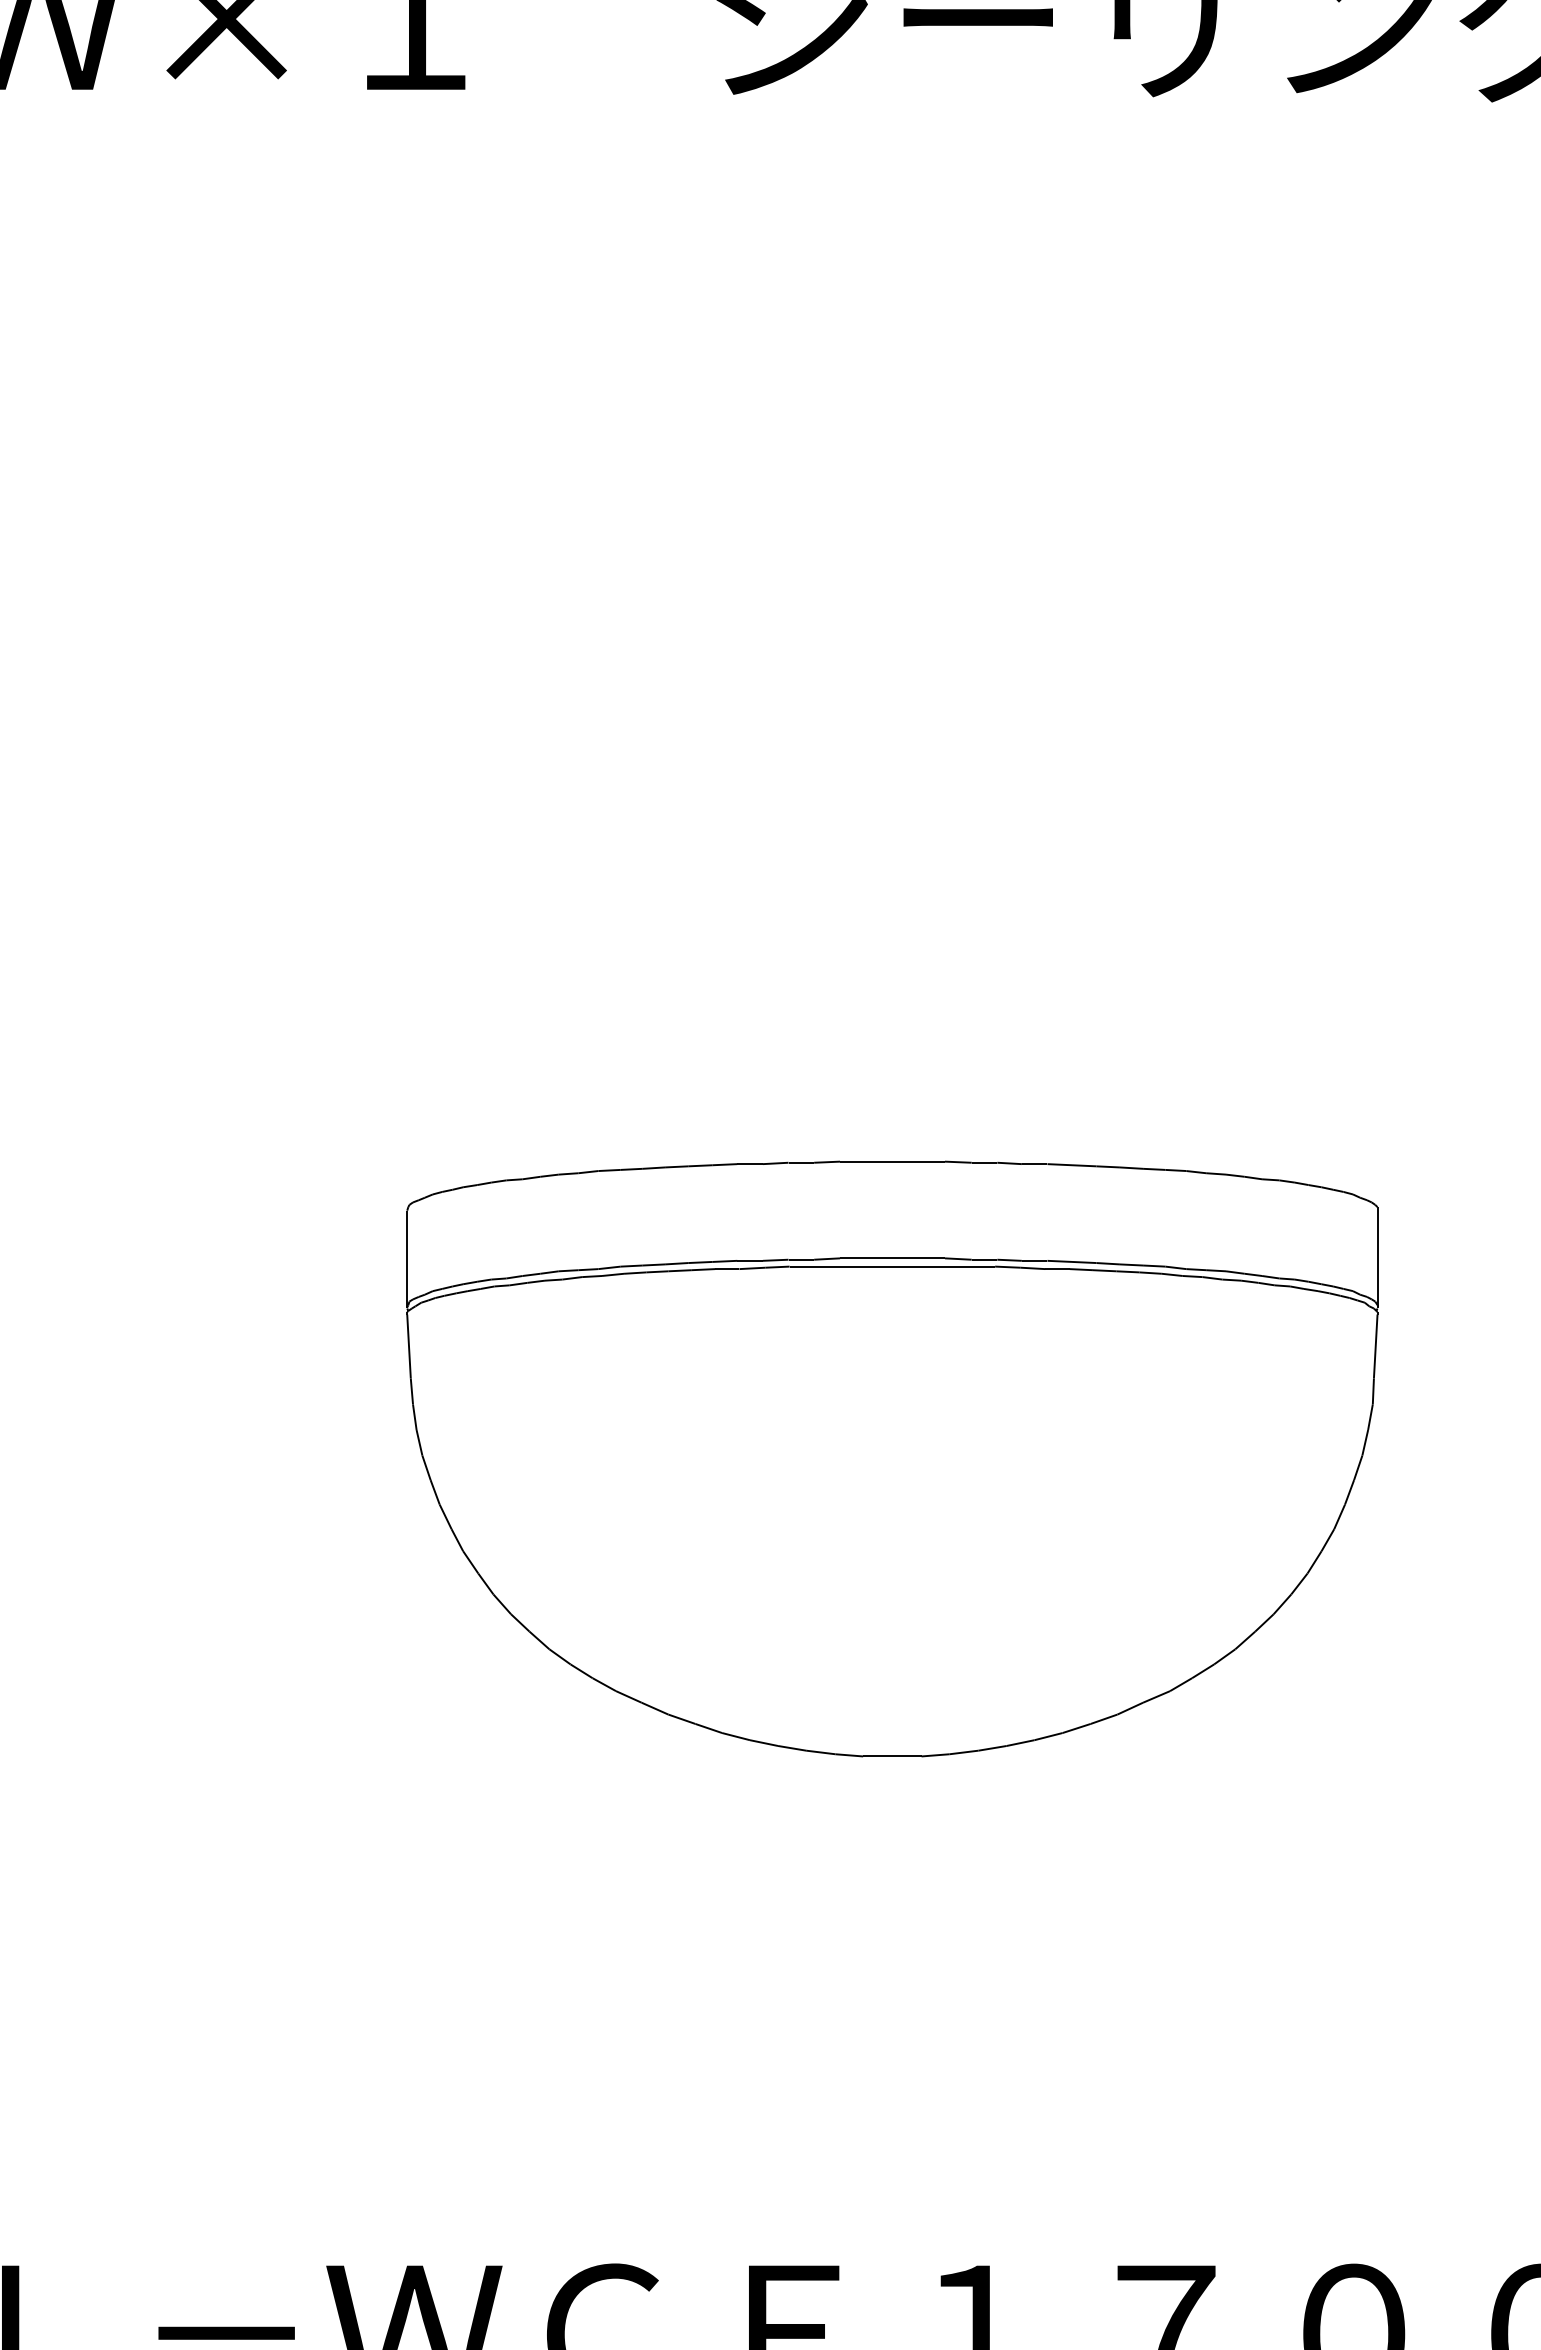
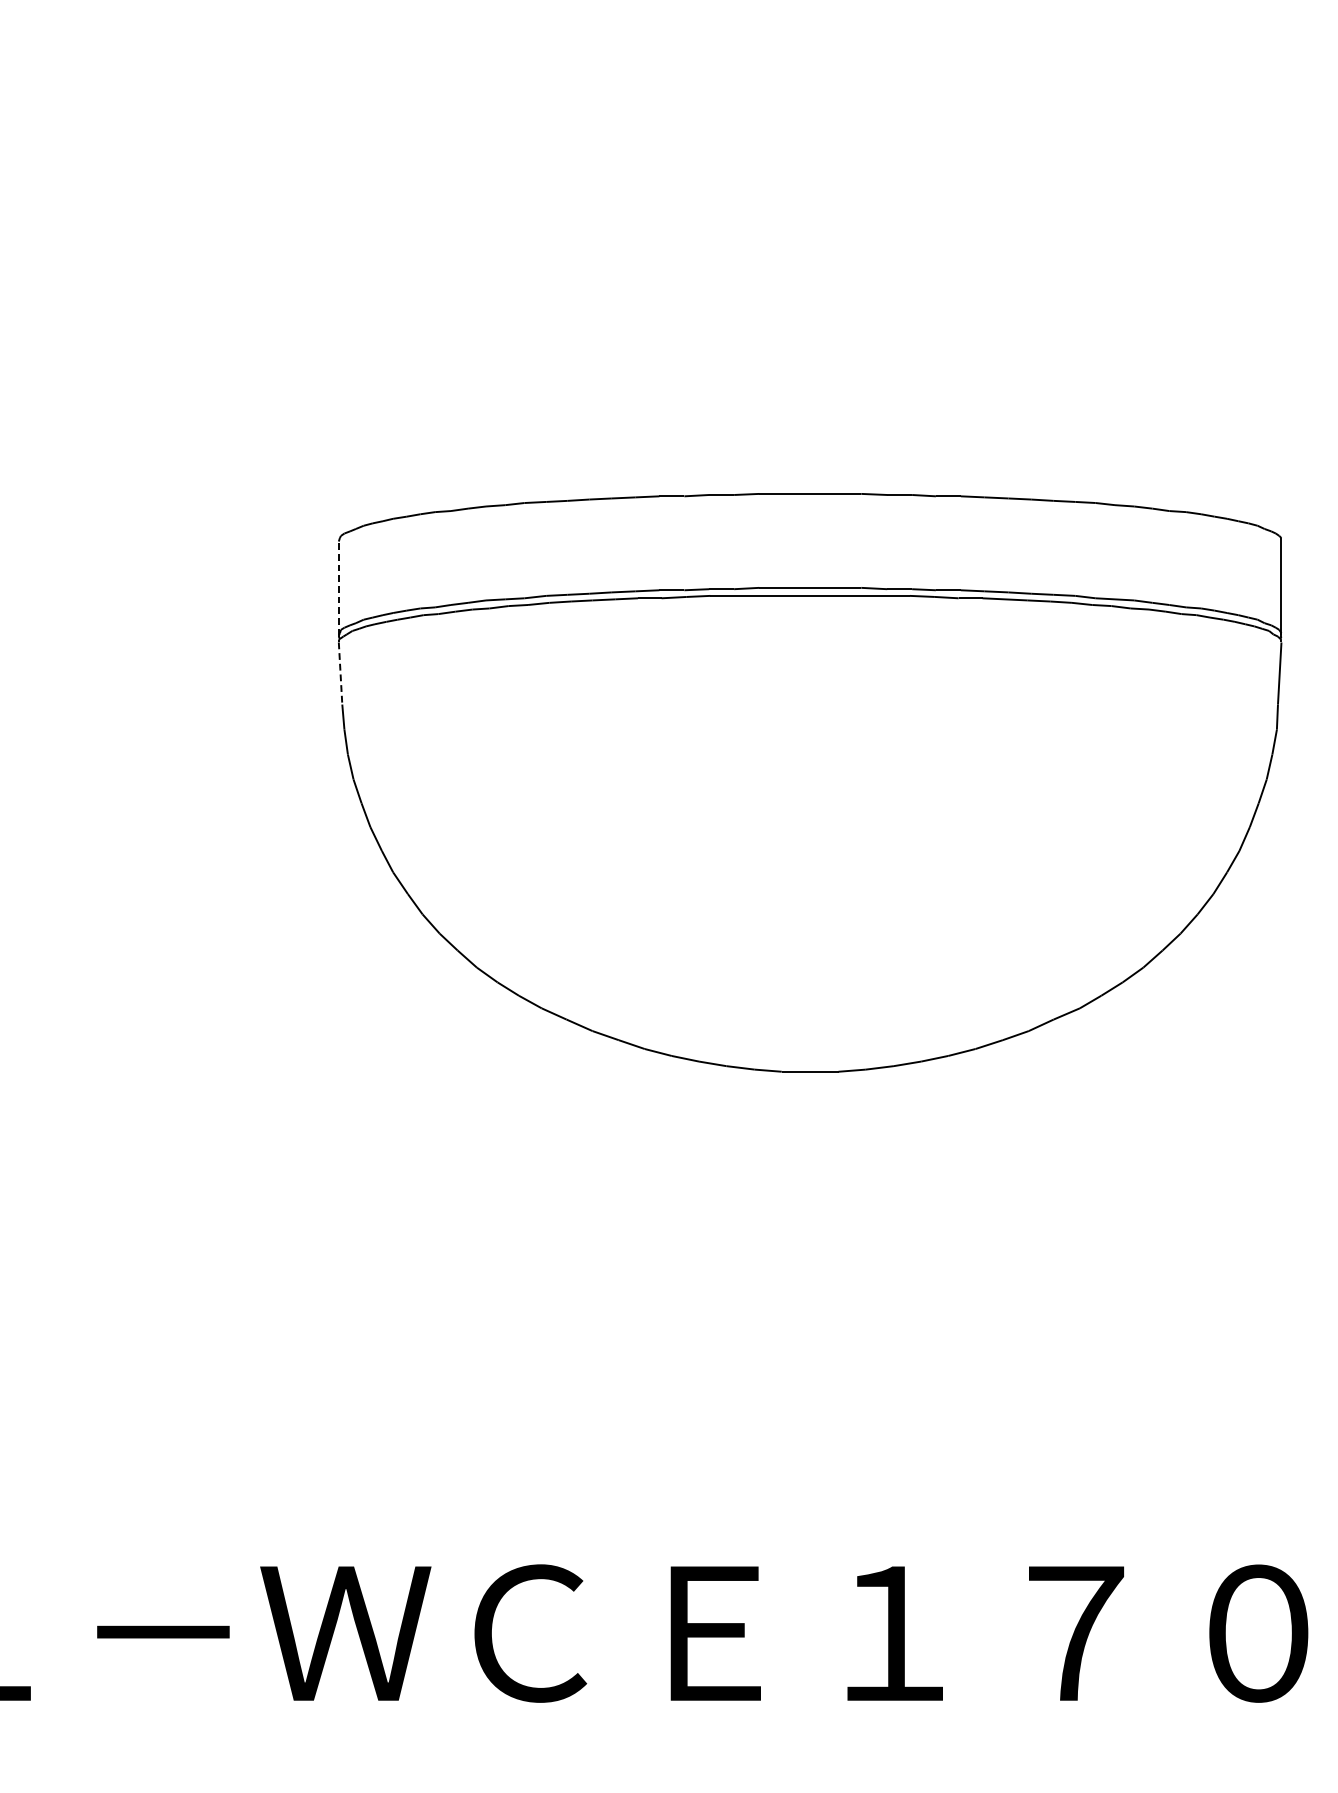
line: (407, 1258) -> (339, 588), solid -> dashed
line: (409, 1347) -> (341, 674), solid -> dashed

